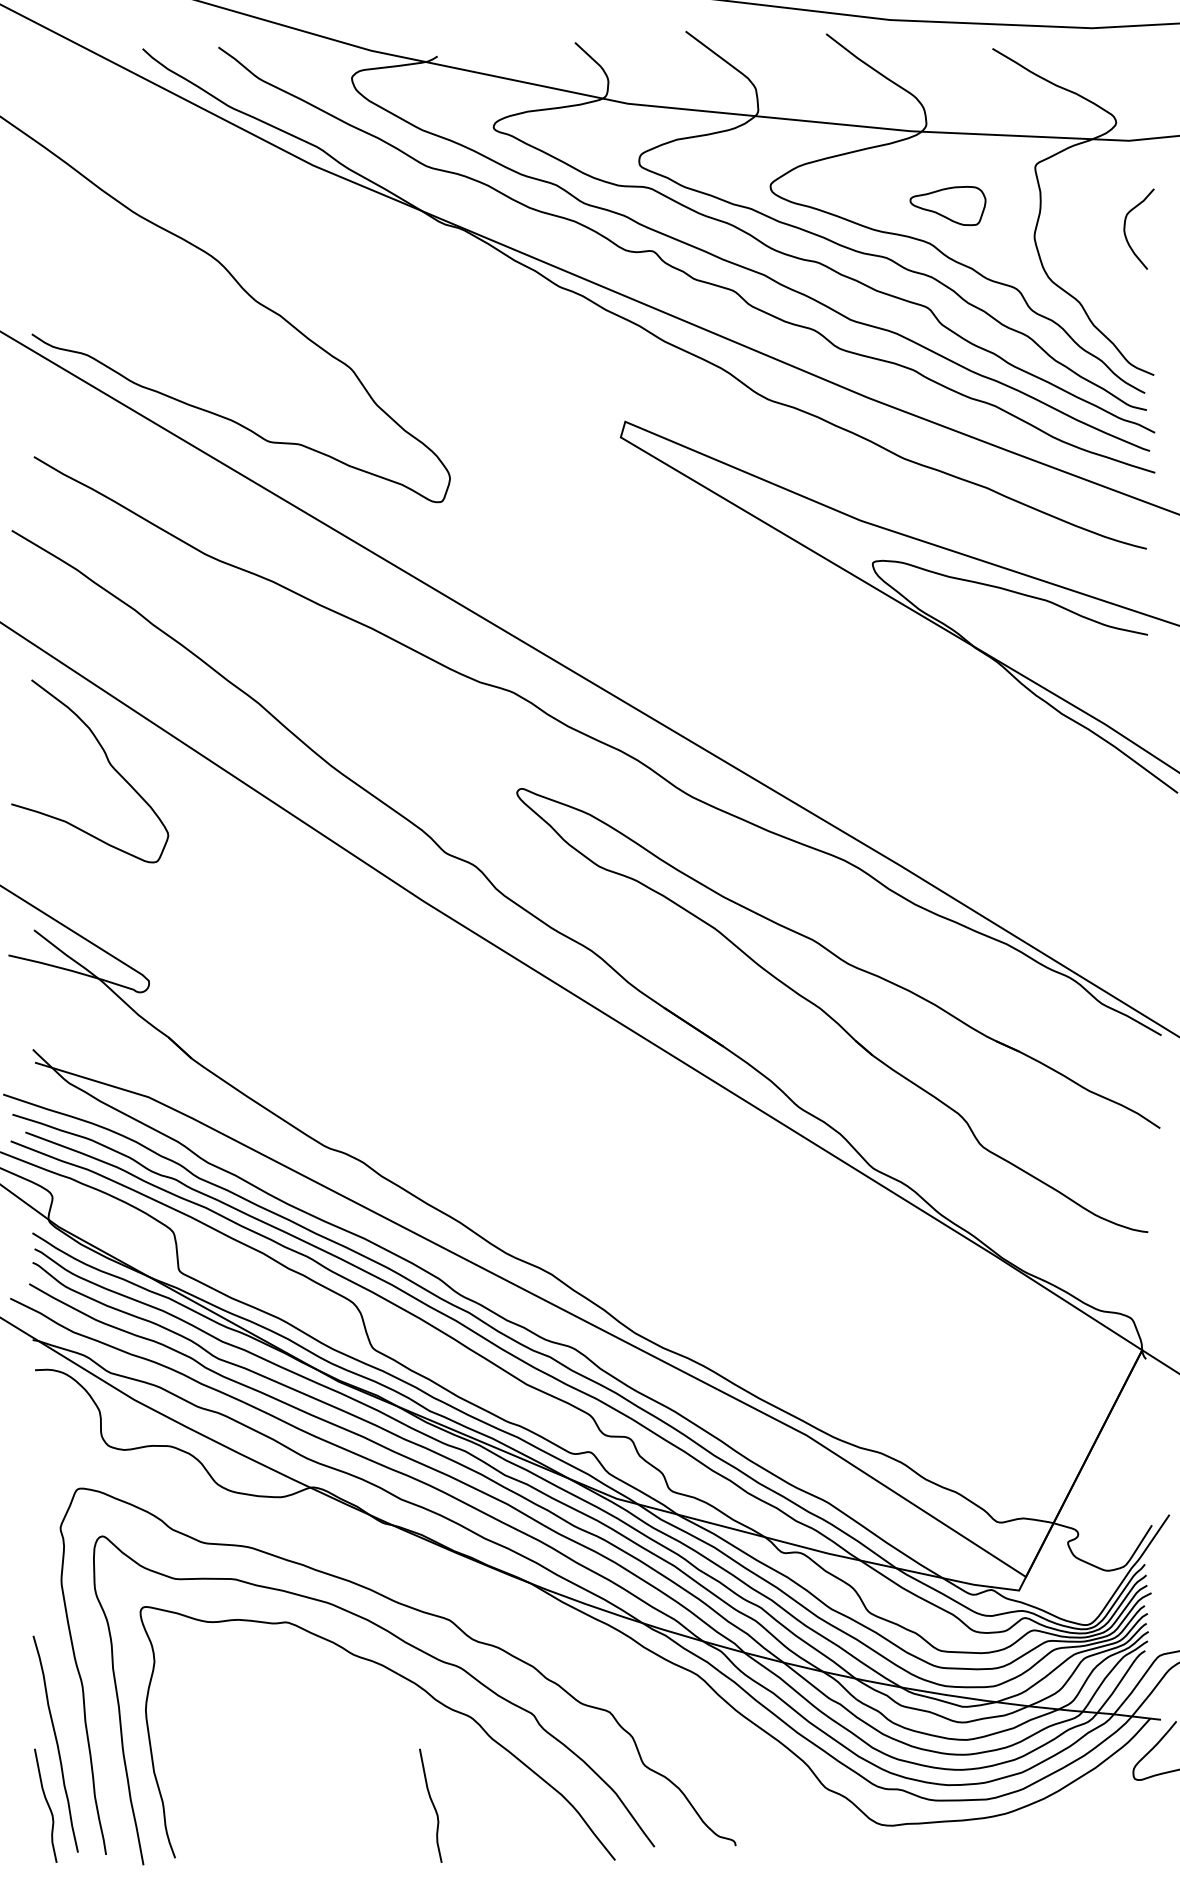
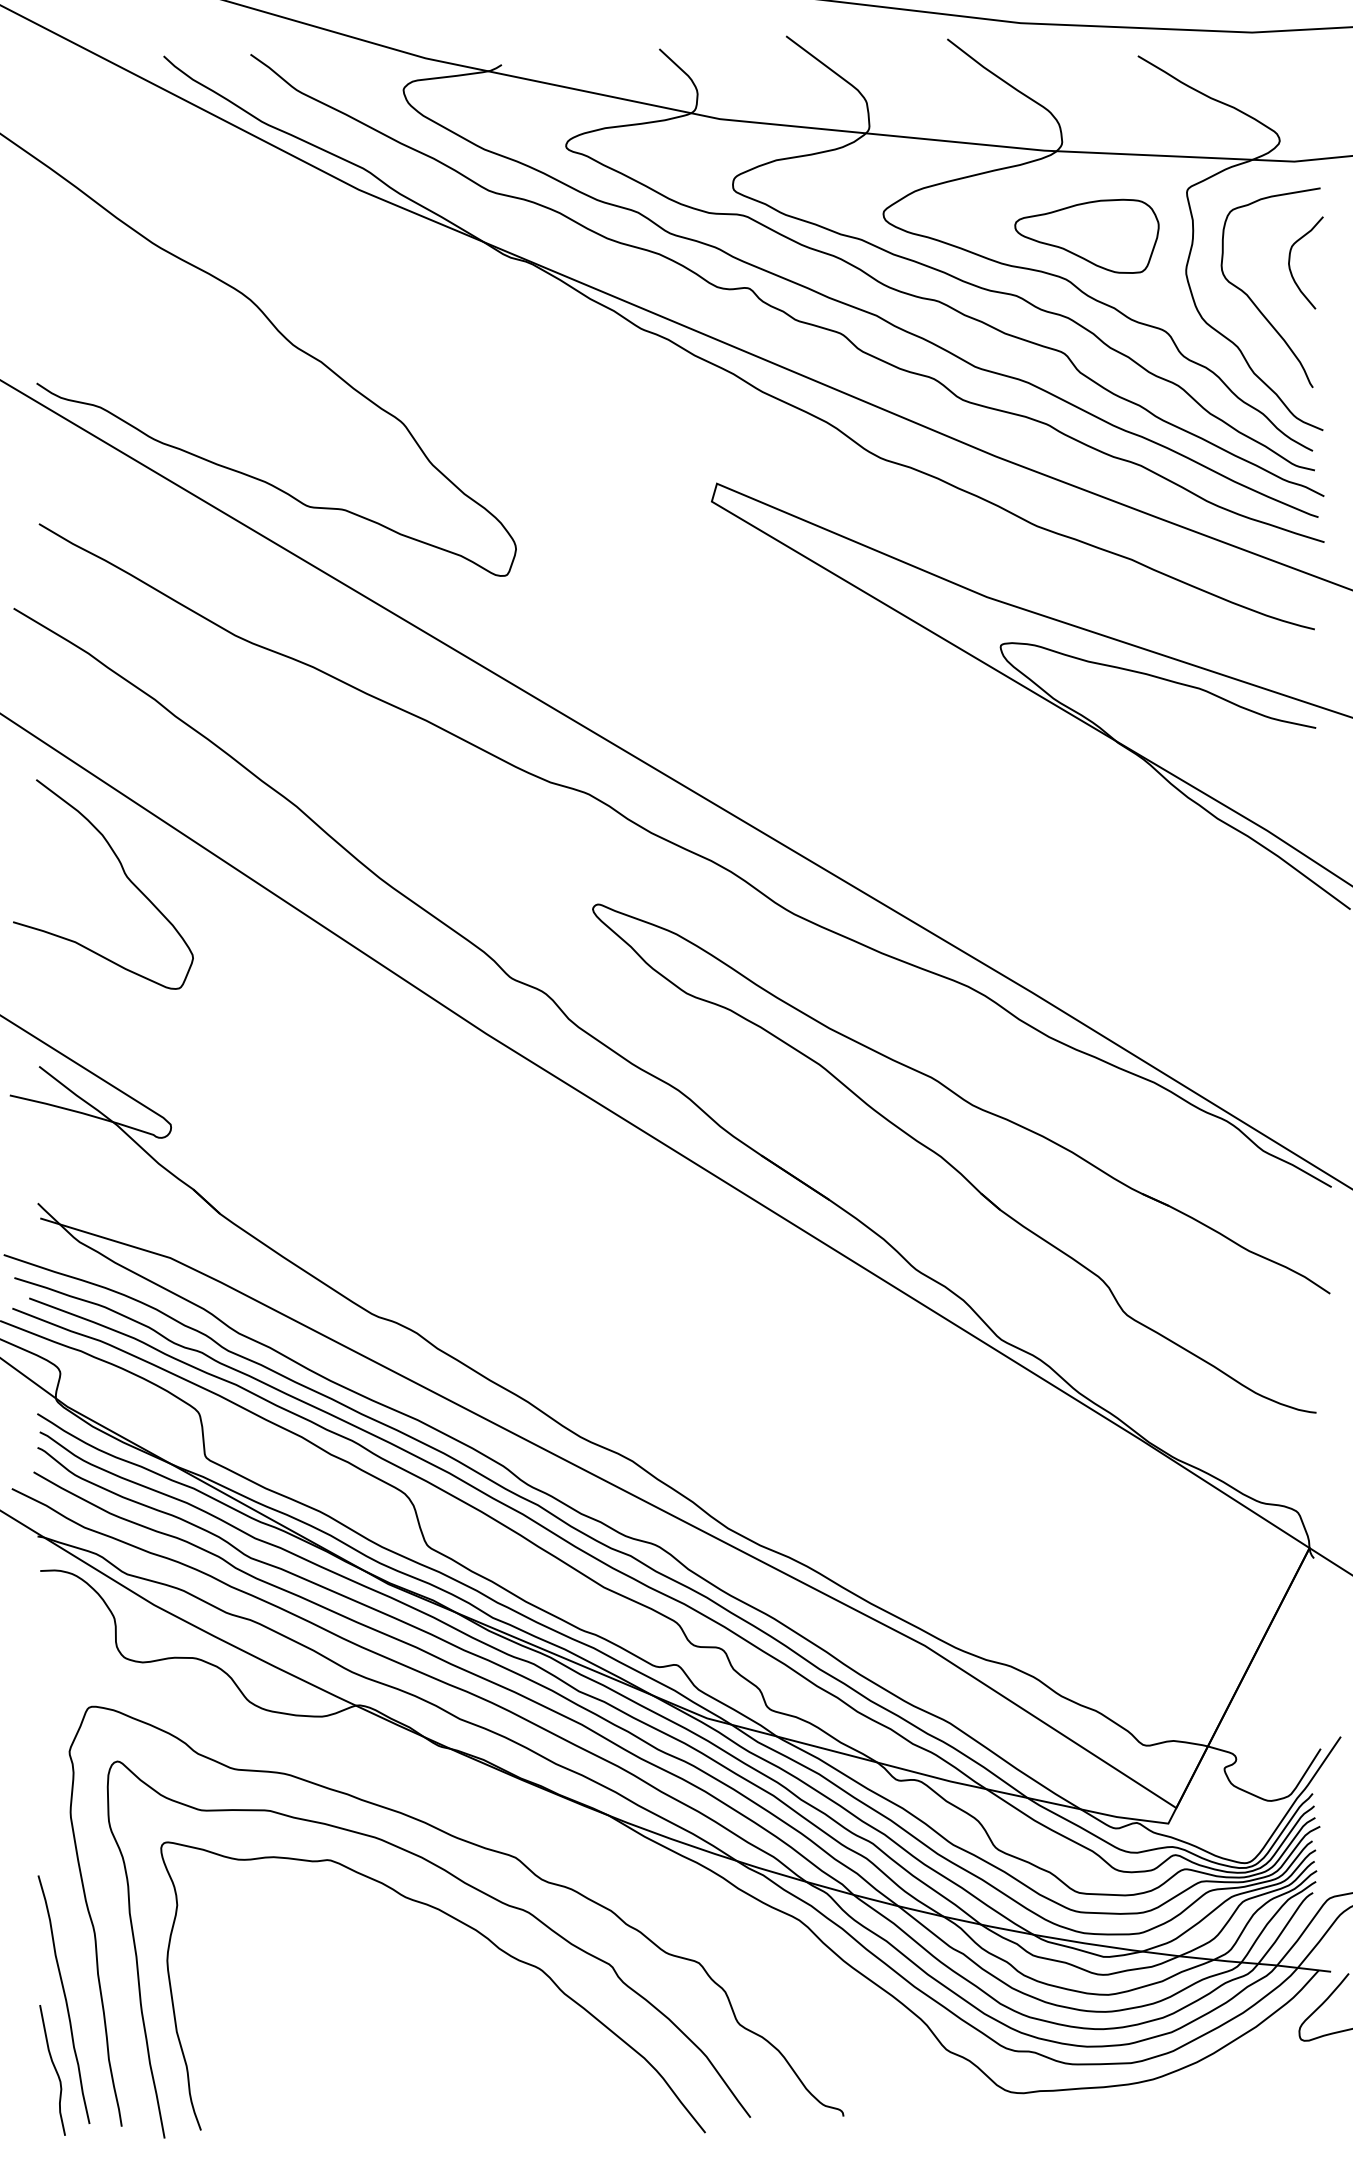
part: (947, 205) -> (1086, 235), size x1.67
curve: (1093, 262) -> (1253, 301), added
curve: (432, 1805) -> (495, 2070), removed

